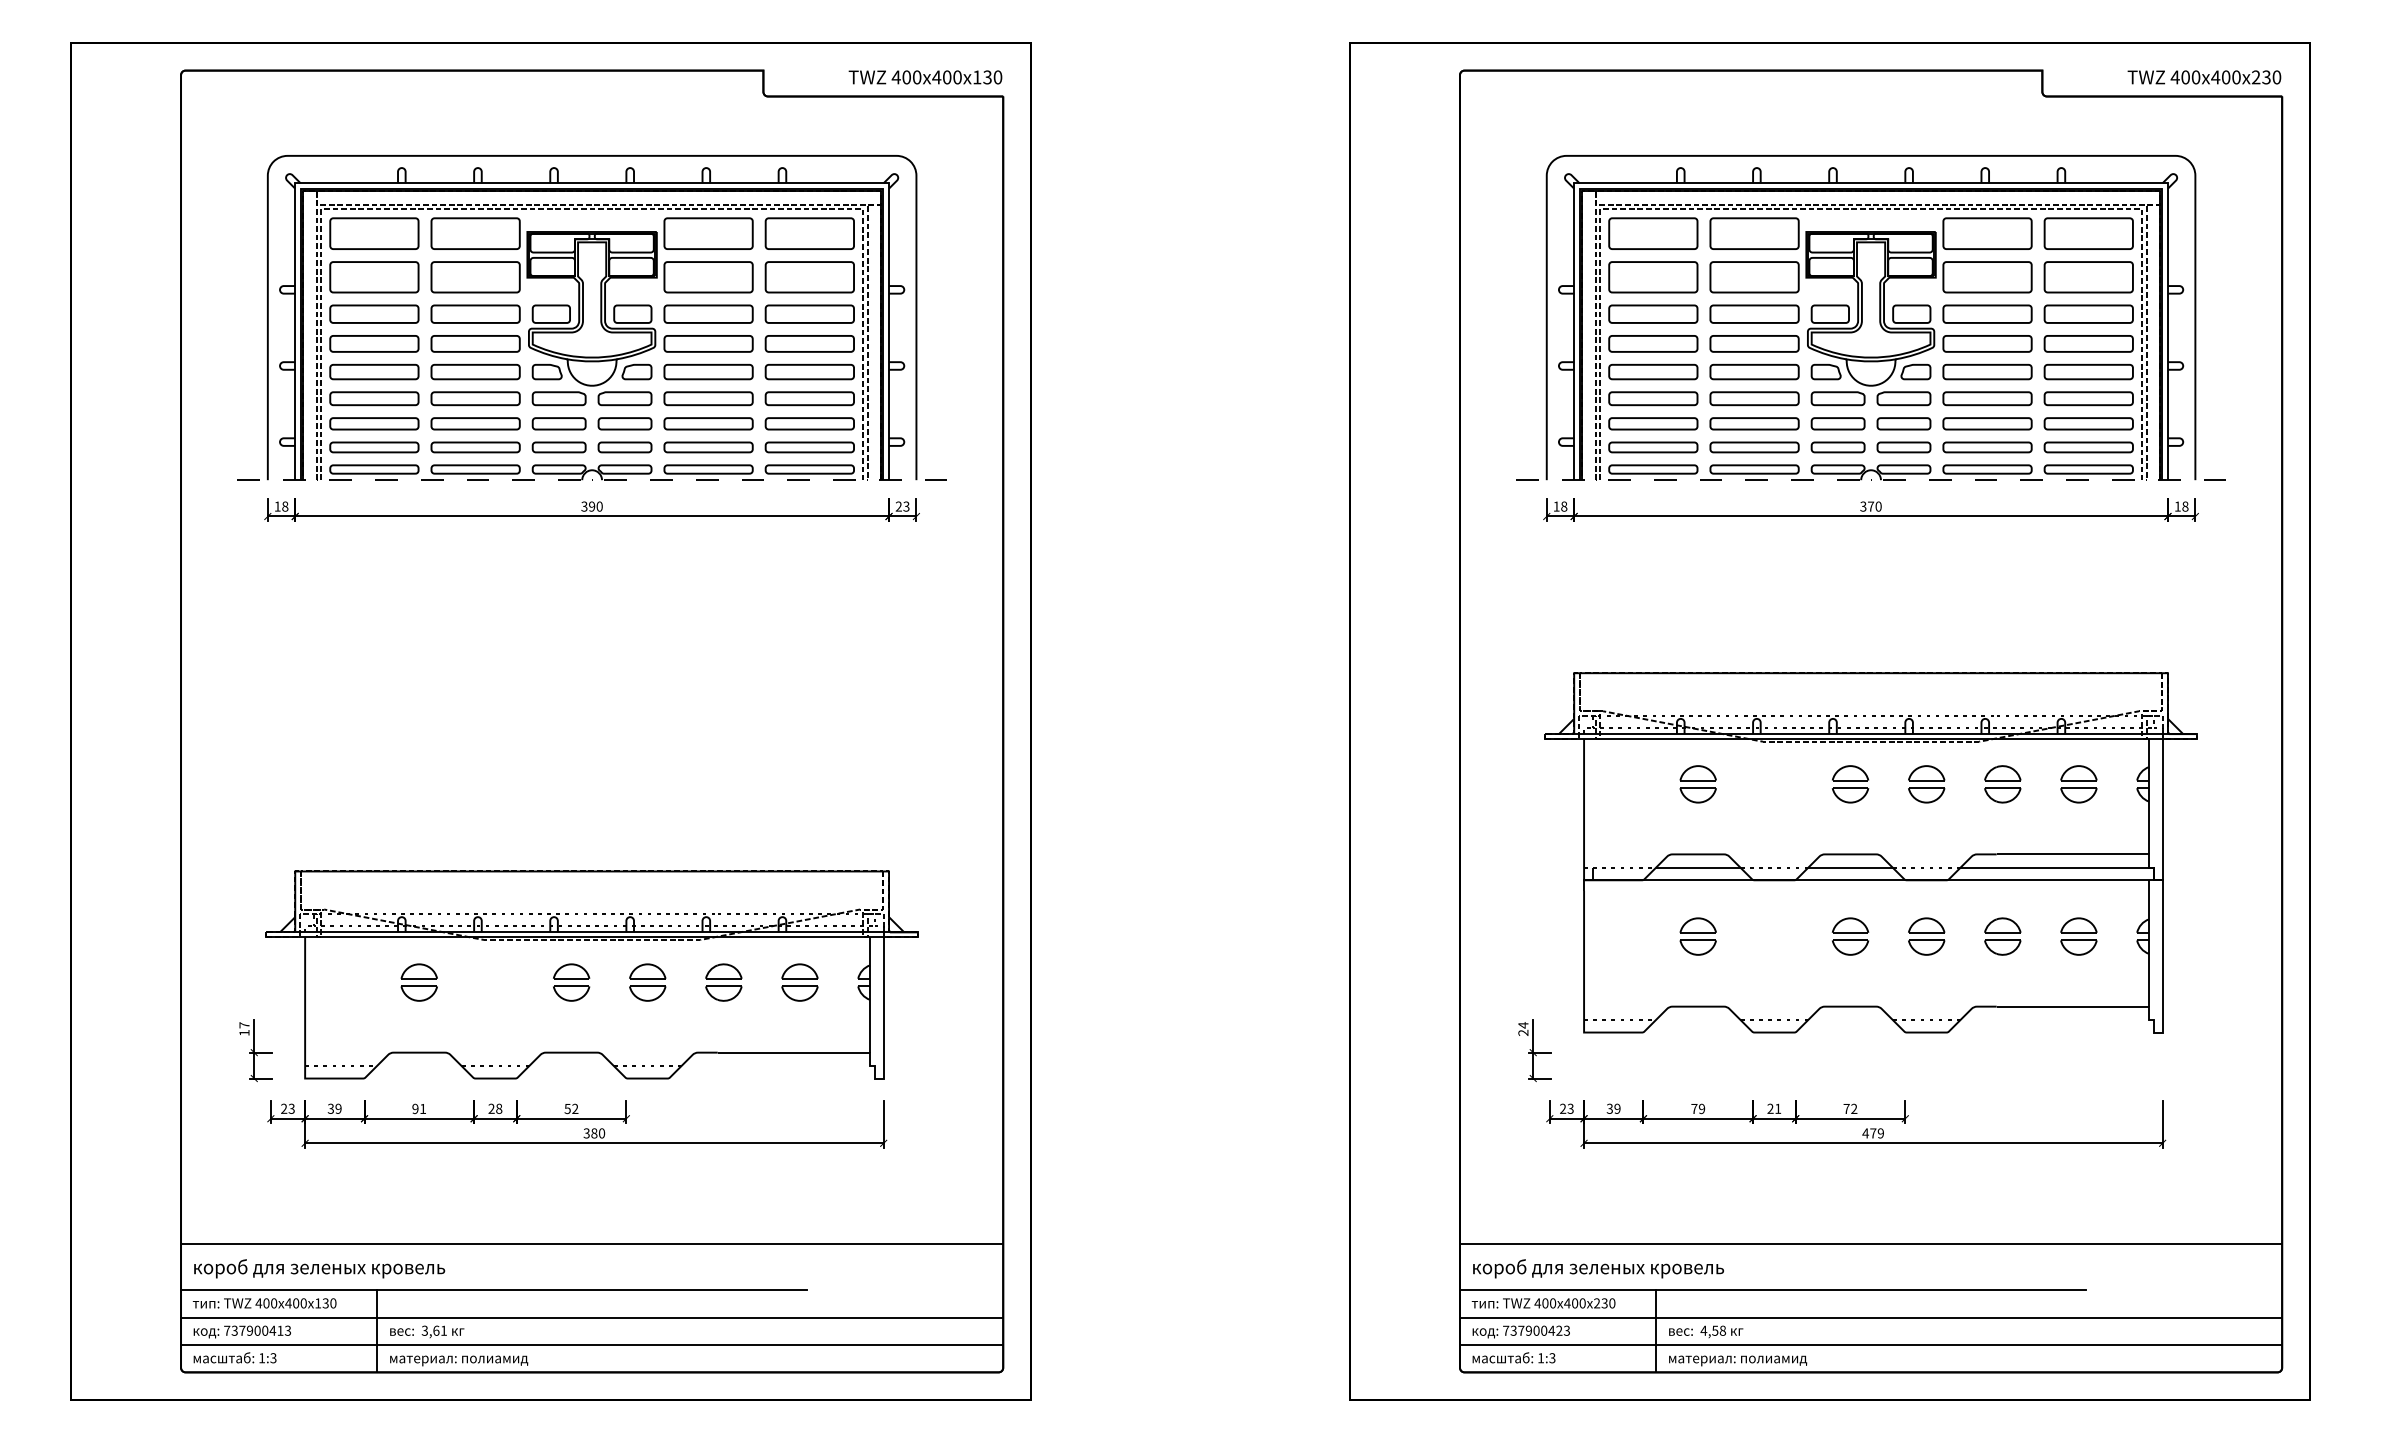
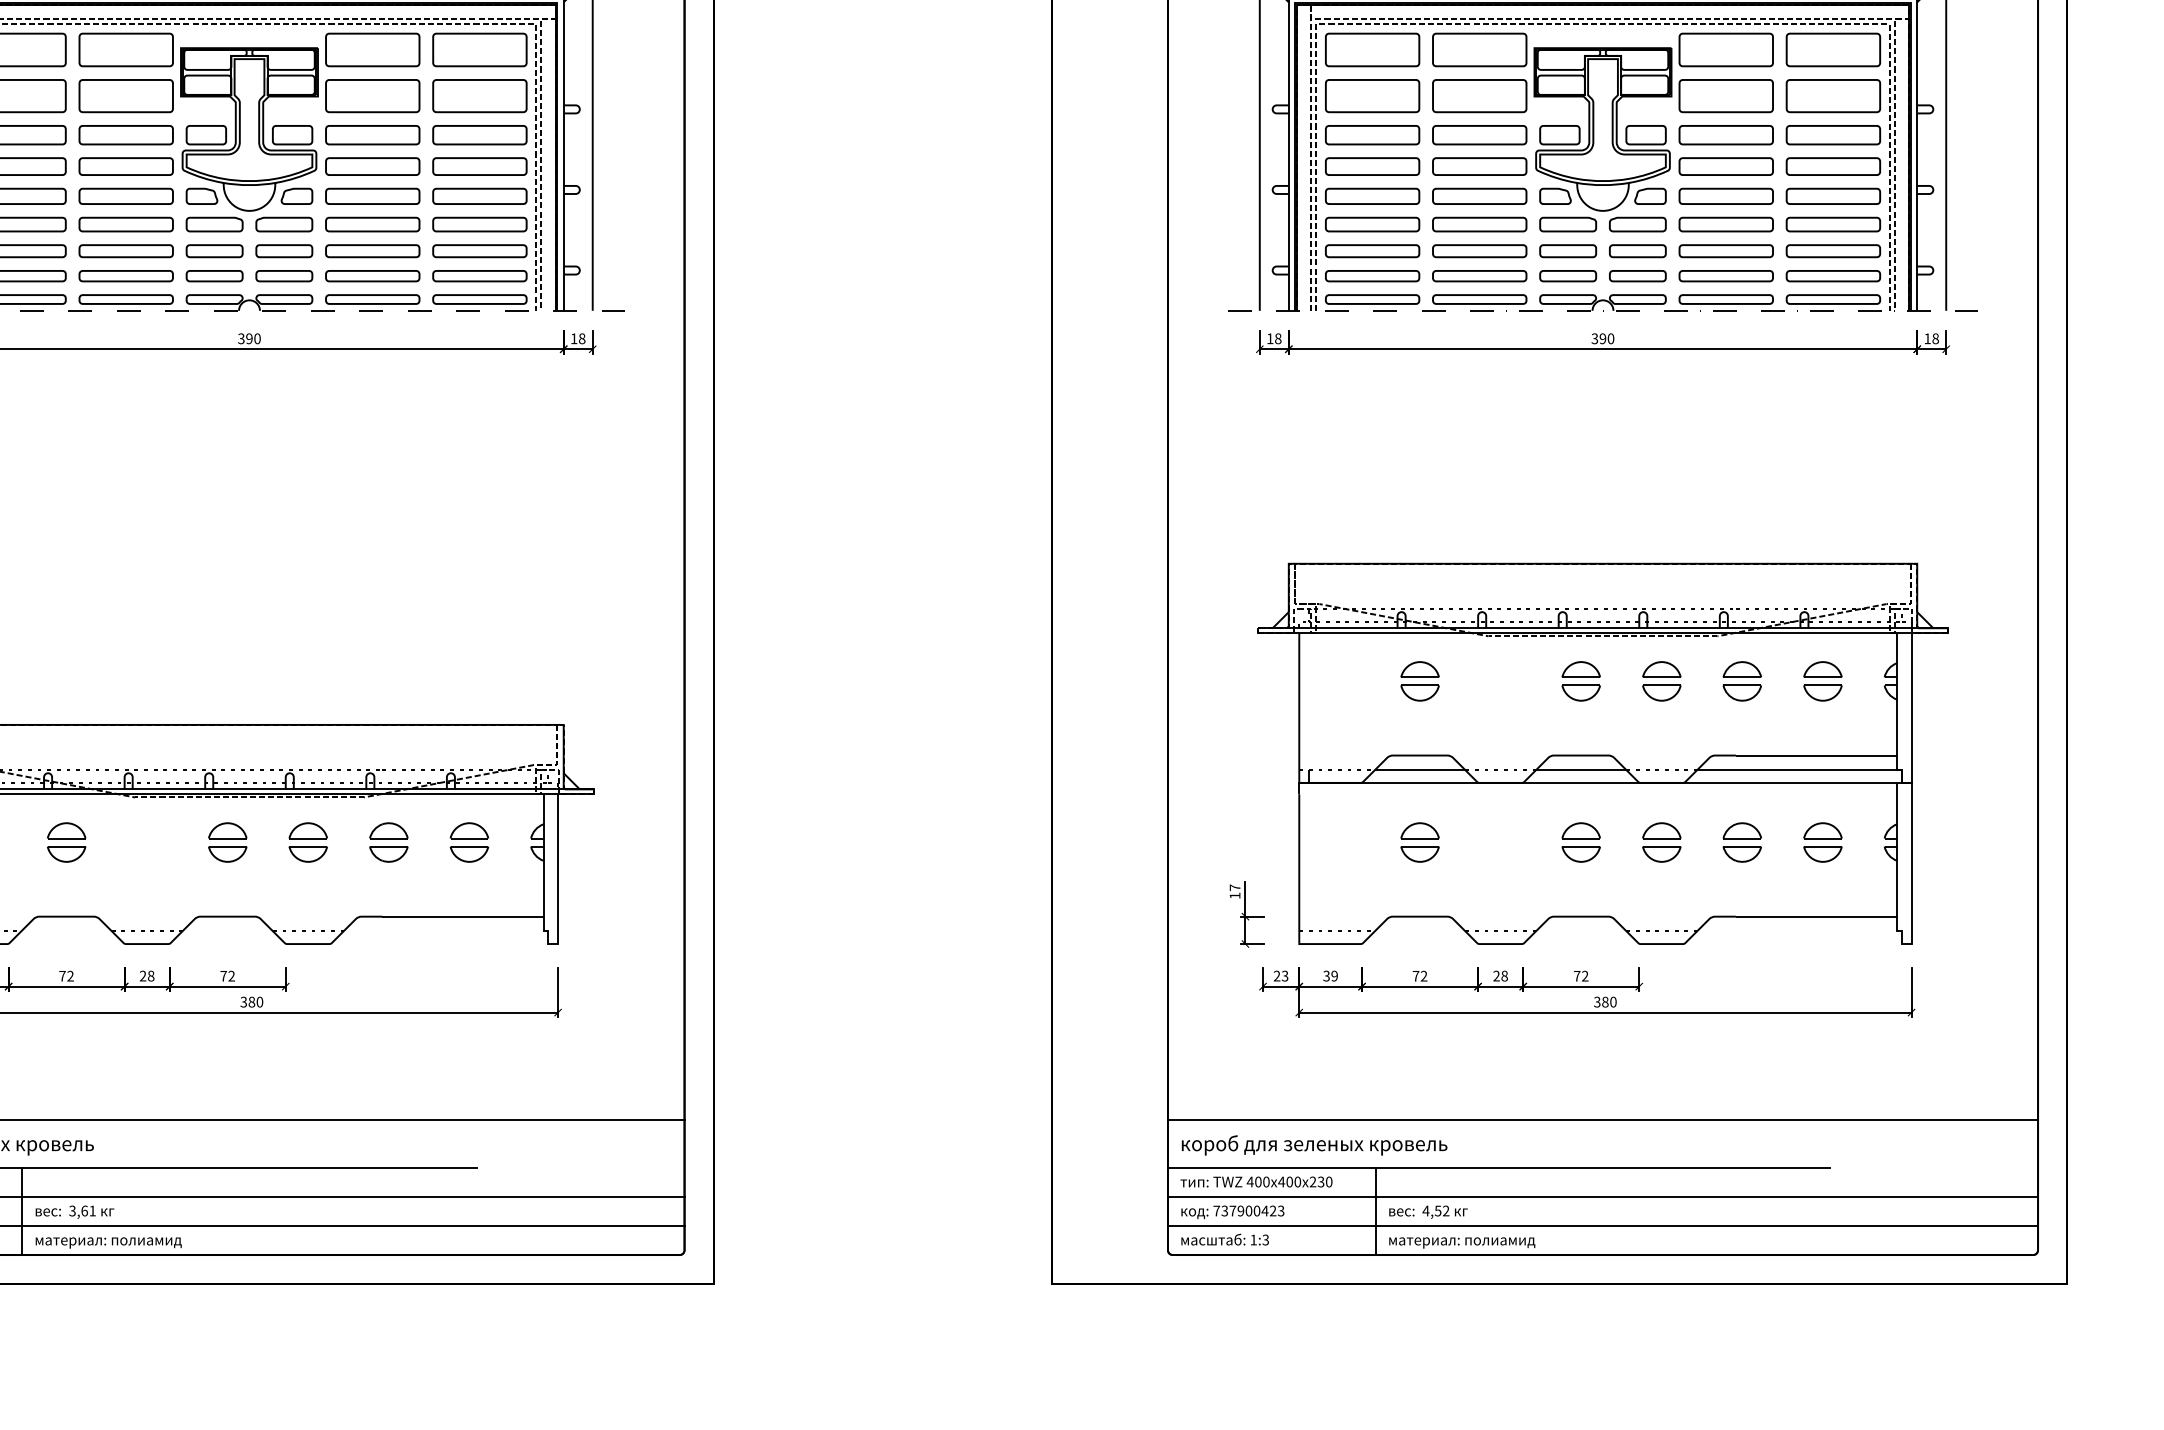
text: (902, 506) -> (577, 338), 23 -> 18
text: (1870, 506) -> (1602, 338), 370 -> 390
part: (1870, 852) -> (1602, 753), moved
text: (1523, 1028) -> (1235, 891), 24 -> 17
text: (419, 1108) -> (66, 975), 91 -> 72
text: (1778, 1108) -> (1505, 975), 21 -> 28
text: (567, 1109) -> (223, 976), 52 -> 72
text: (1702, 1109) -> (1424, 976), 79 -> 72
text: (1872, 1133) -> (1604, 1002), 479 -> 380
text: (1722, 1330) -> (1445, 1210), 4,58 -> 4,52

